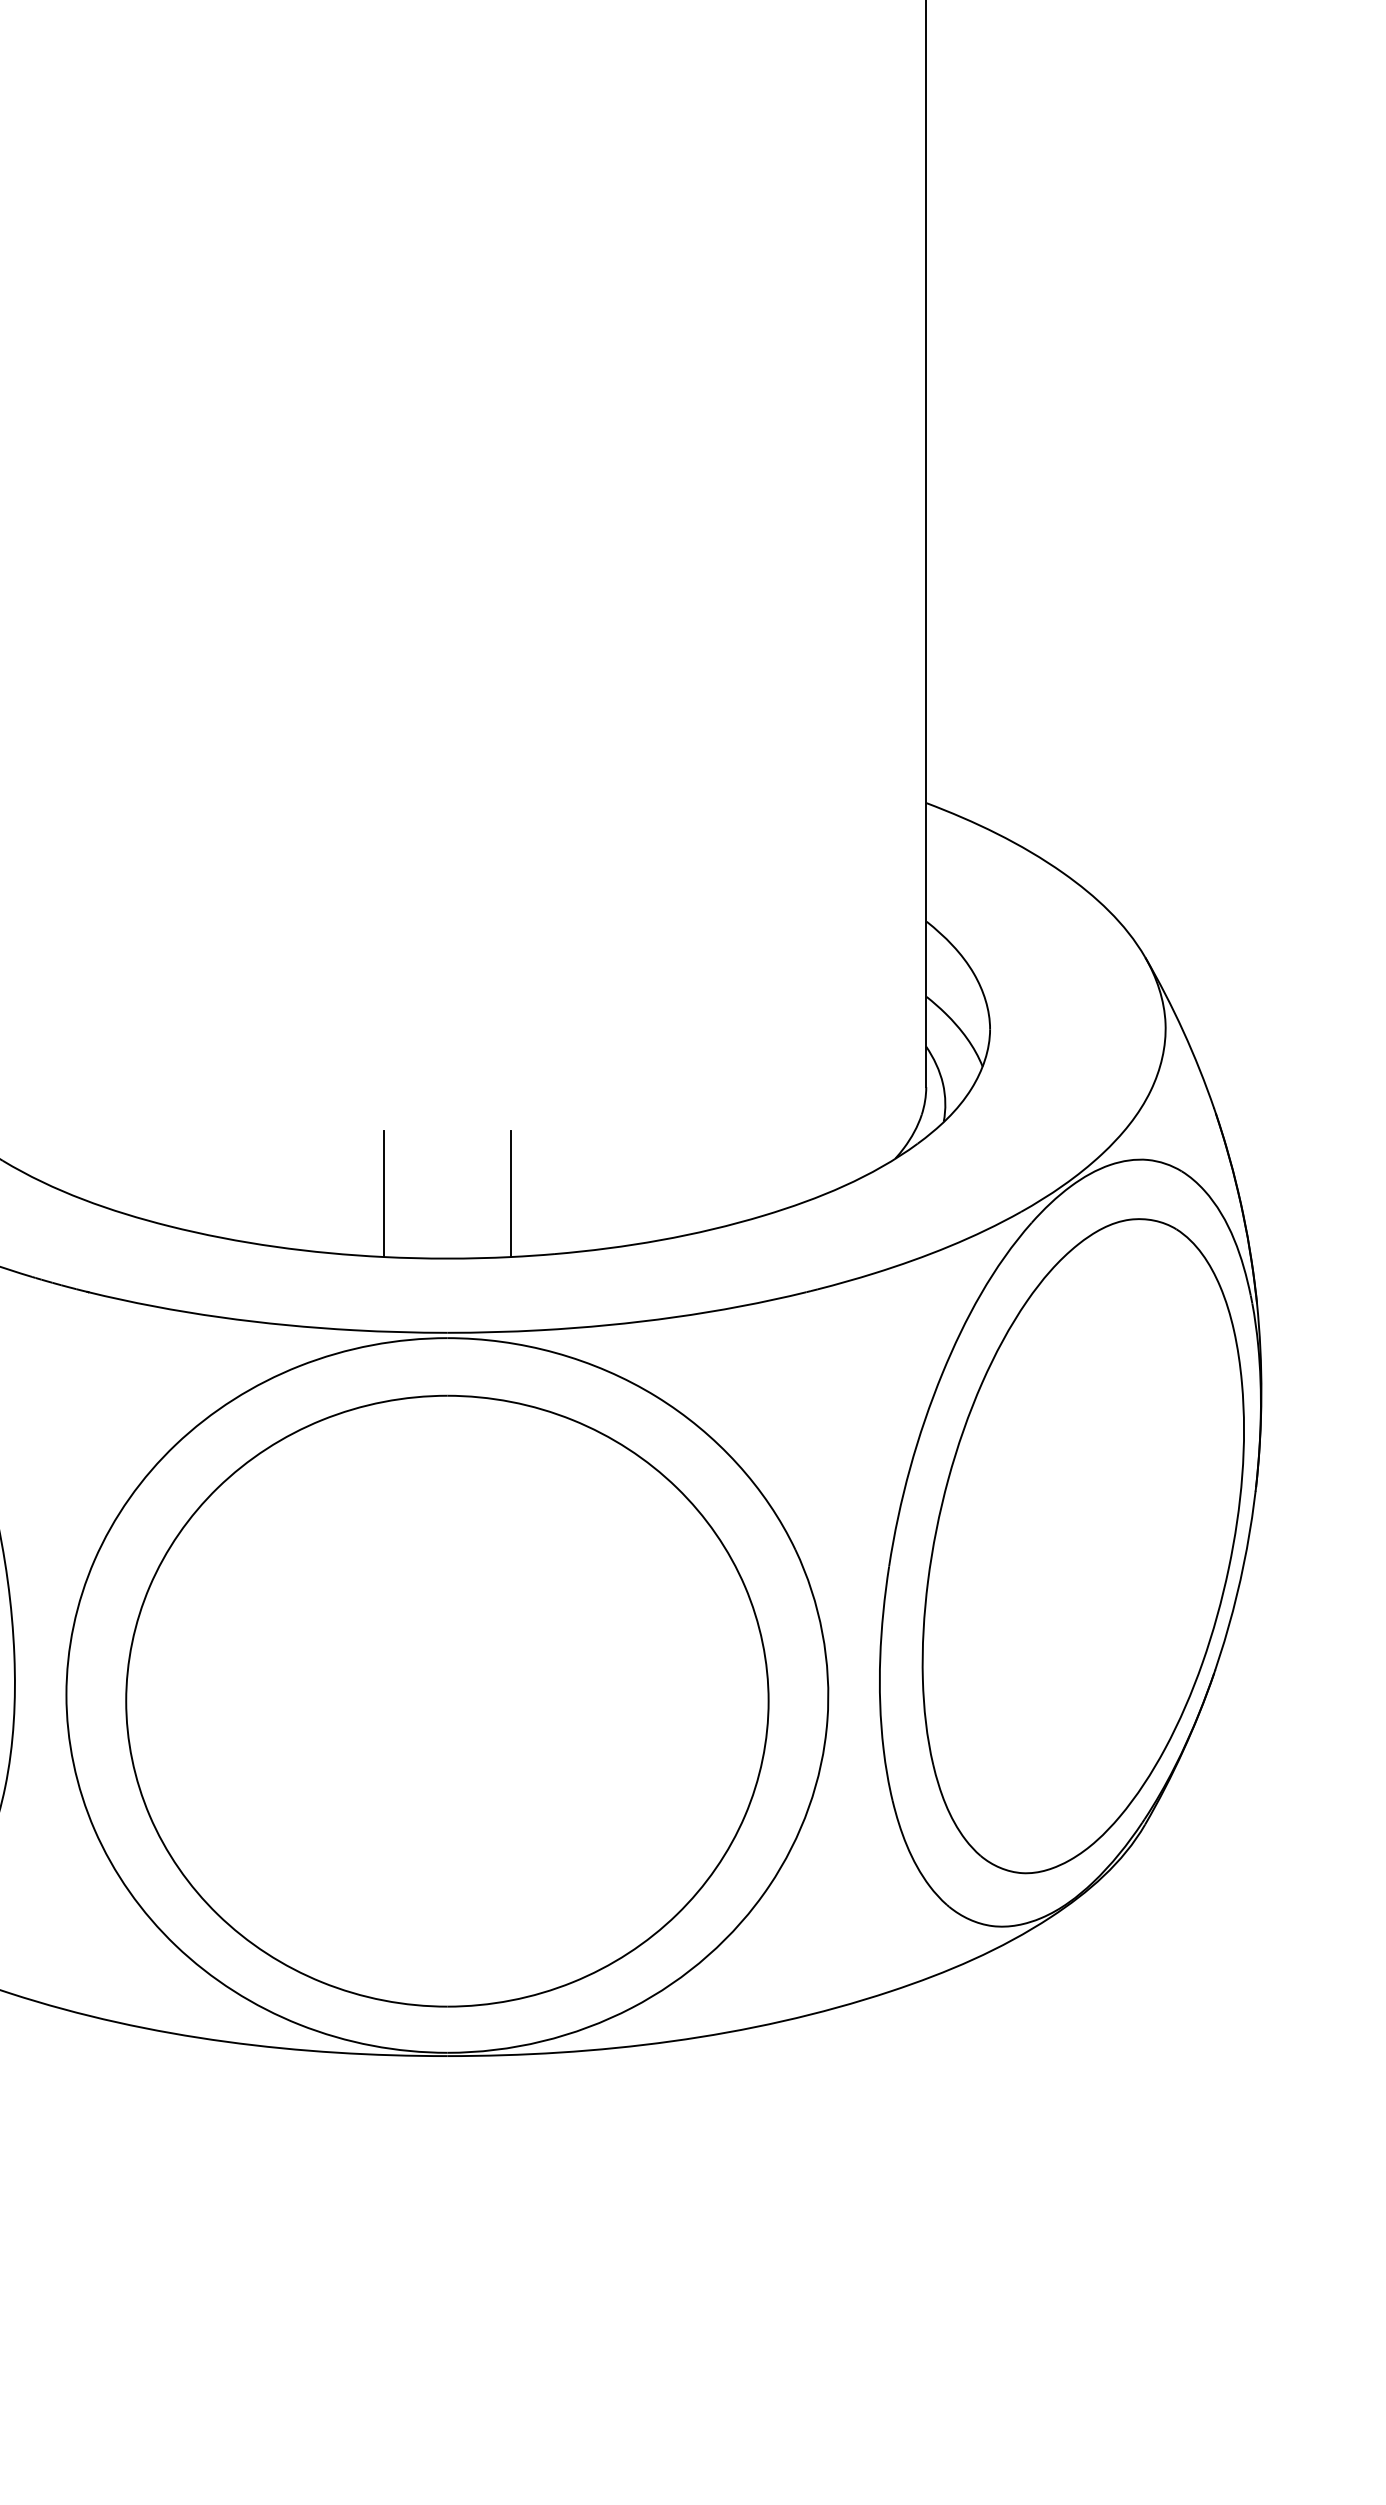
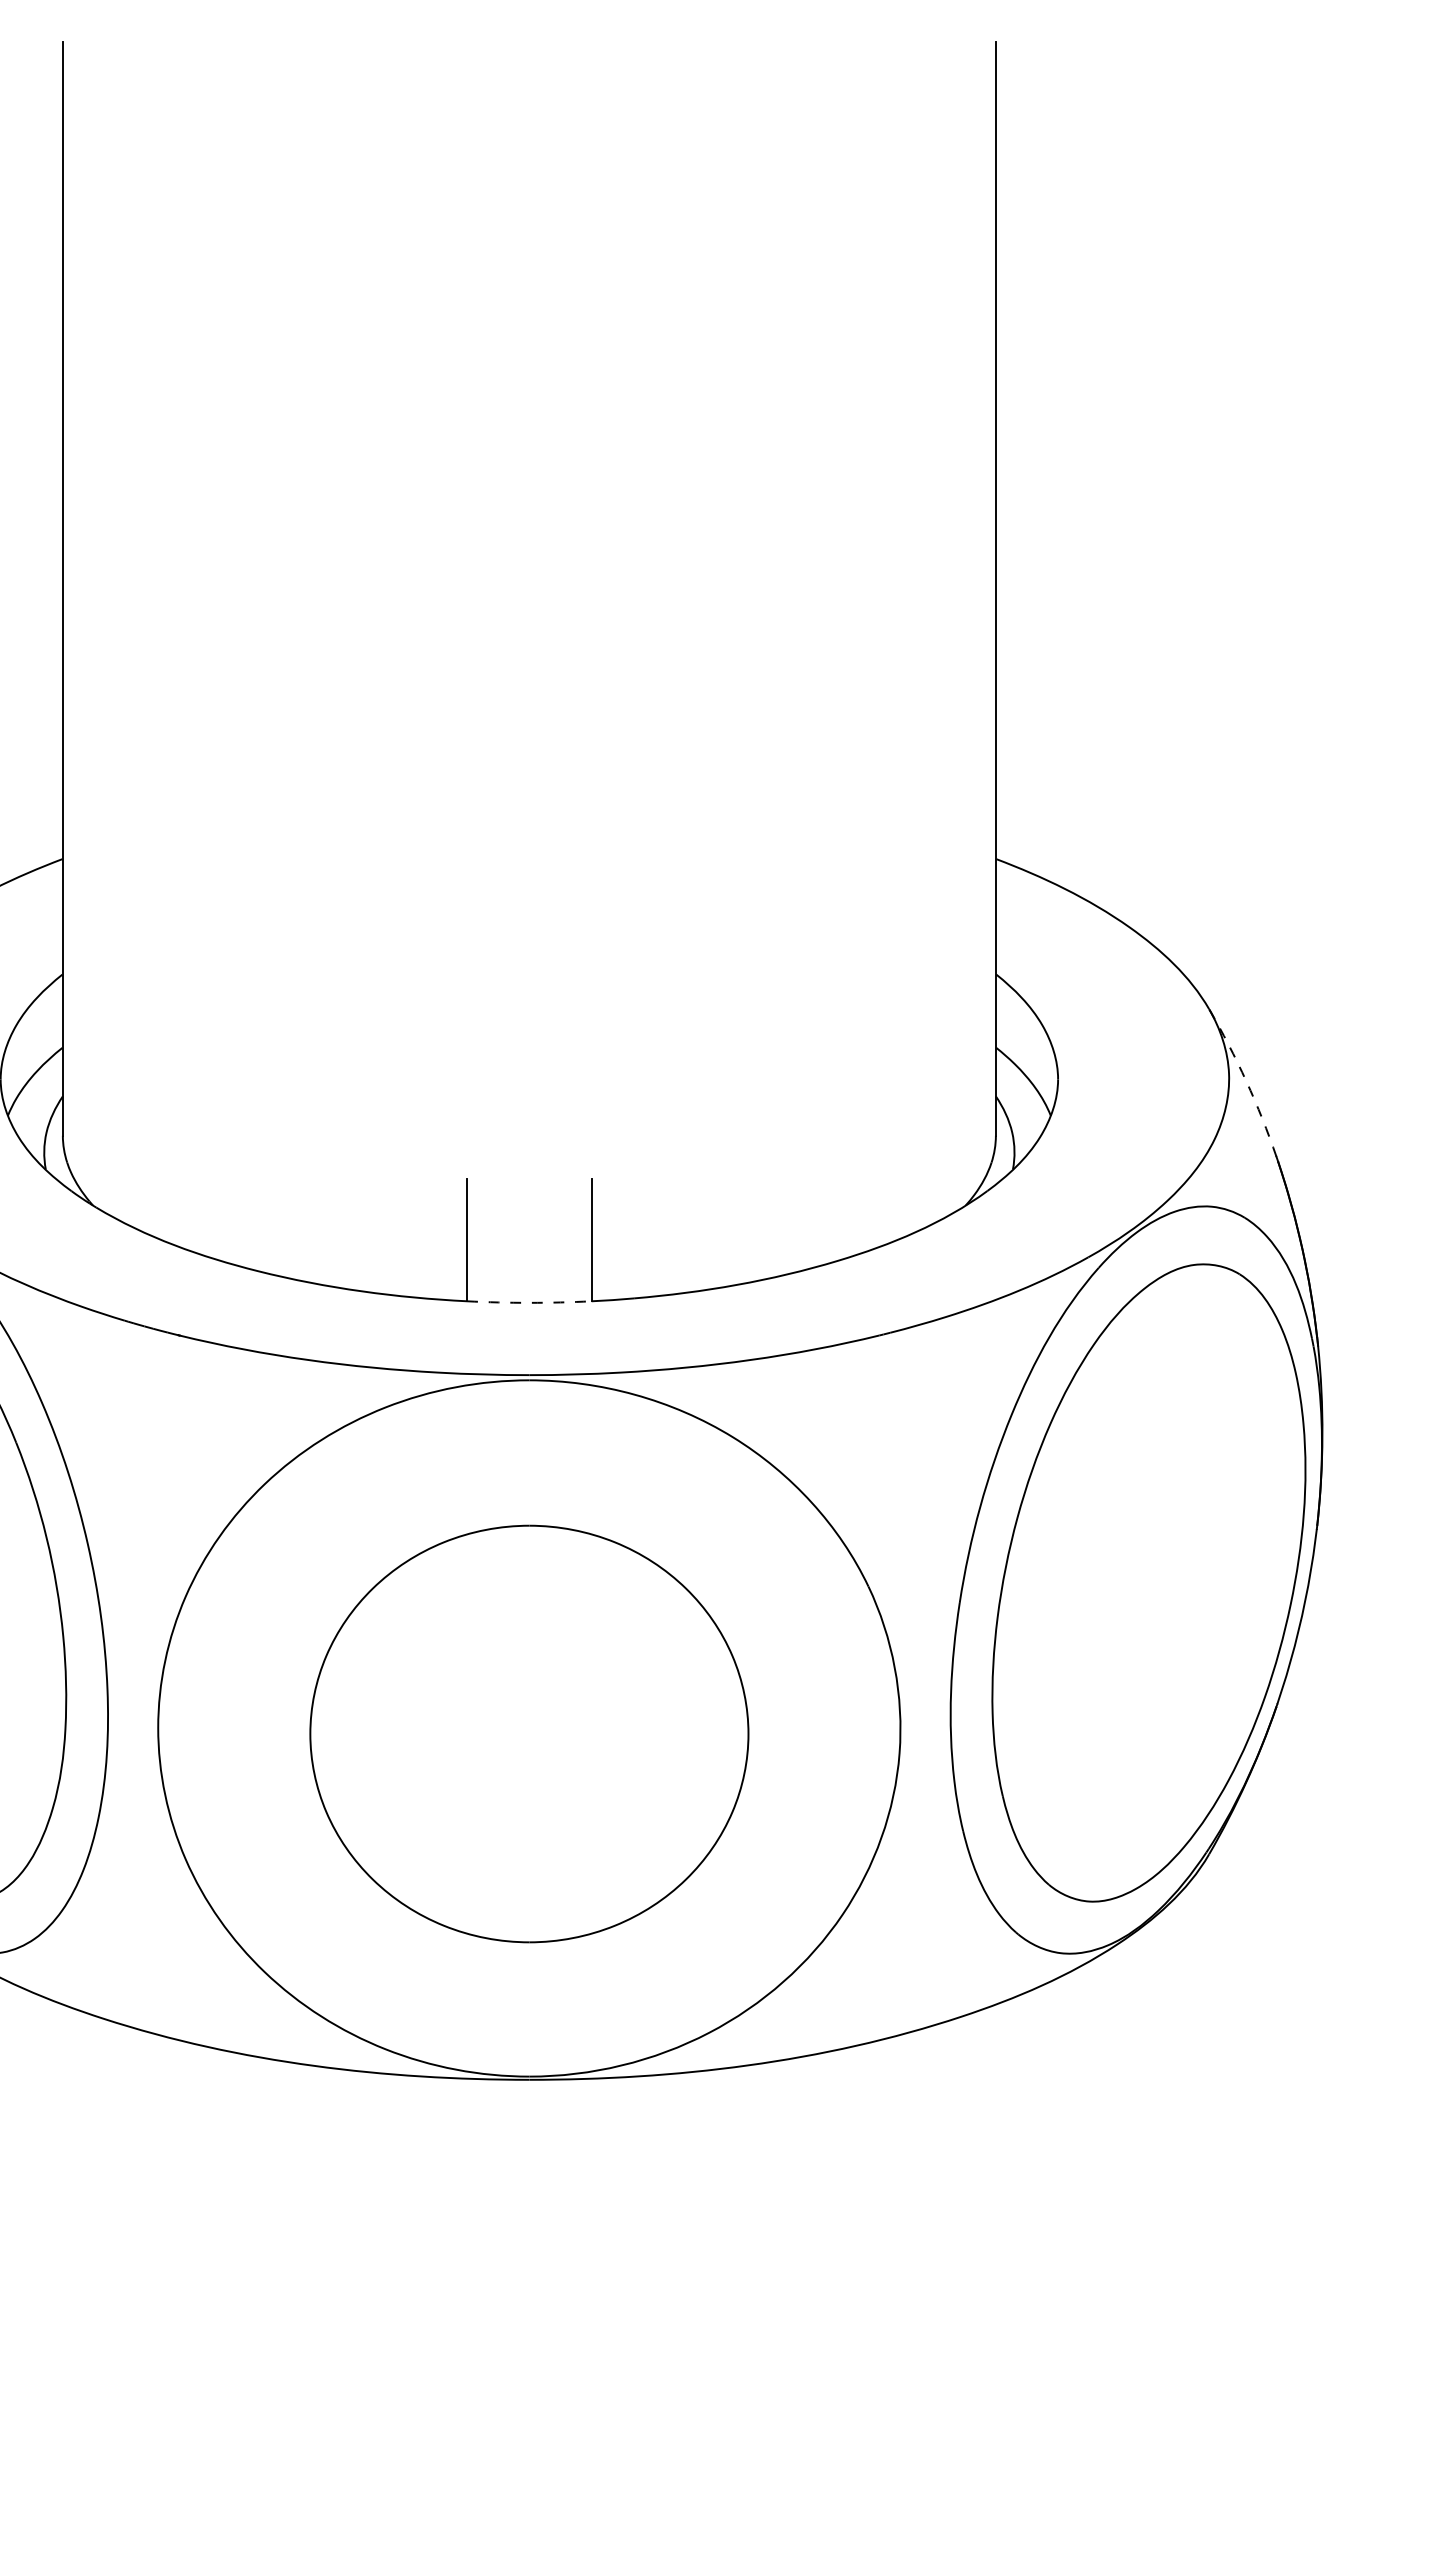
arc: (1183, 1031) -> (1246, 1081), solid -> dashed
arc: (447, 1258) -> (529, 1302), solid -> dashed
part: (447, 1700) -> (529, 1733), size x0.7

